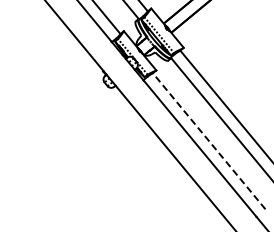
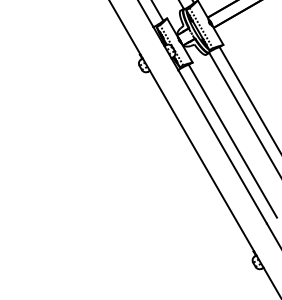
line: (208, 140) -> (232, 140), dashed -> solid

